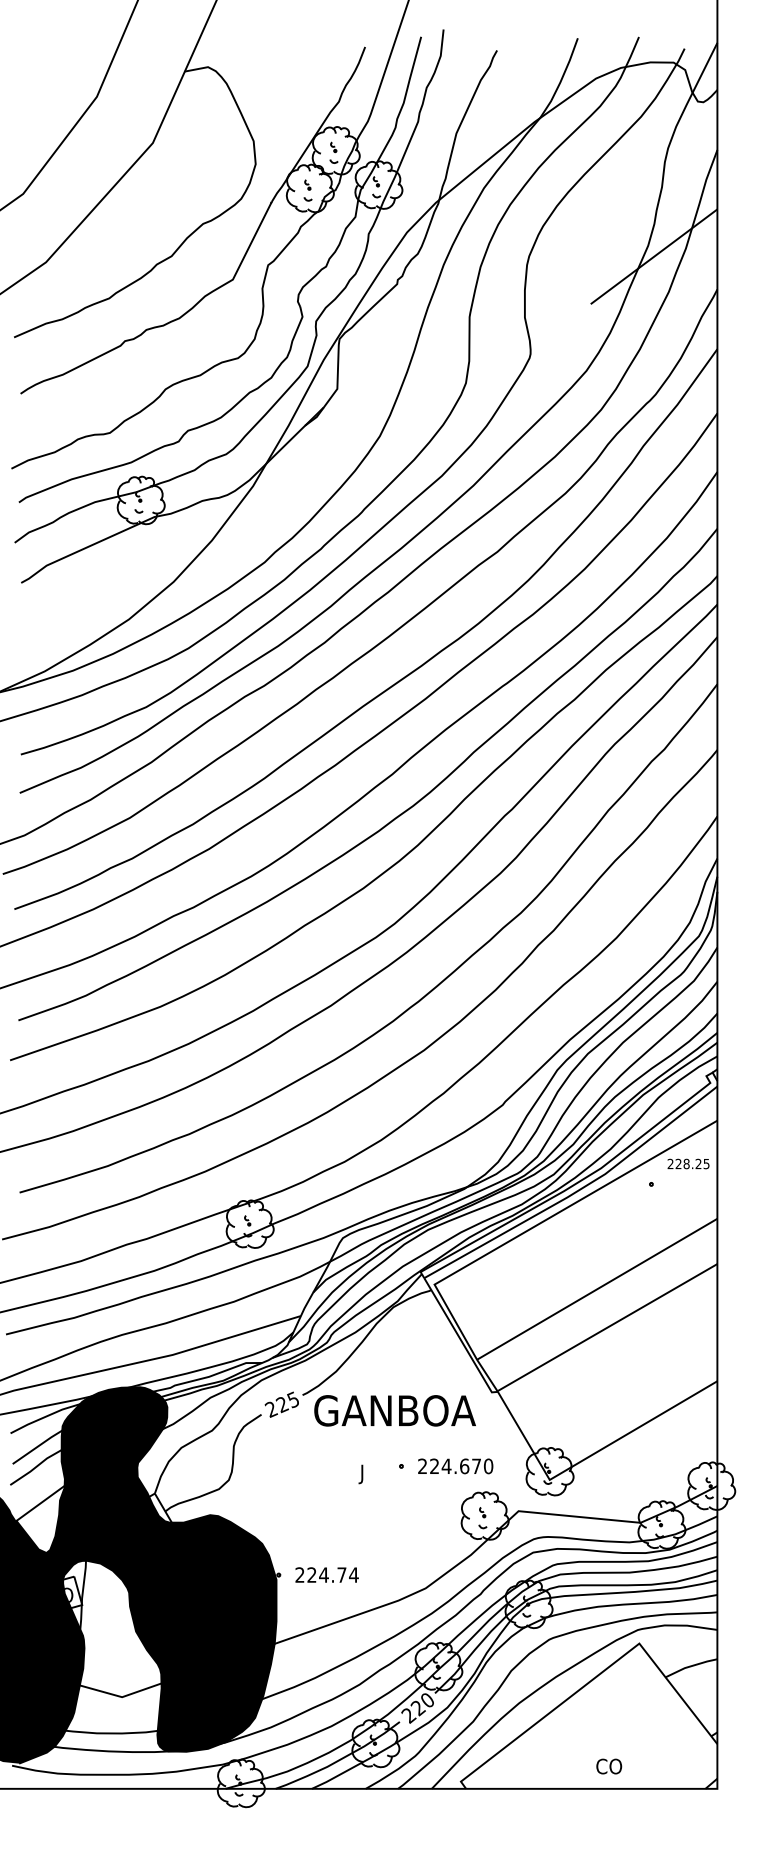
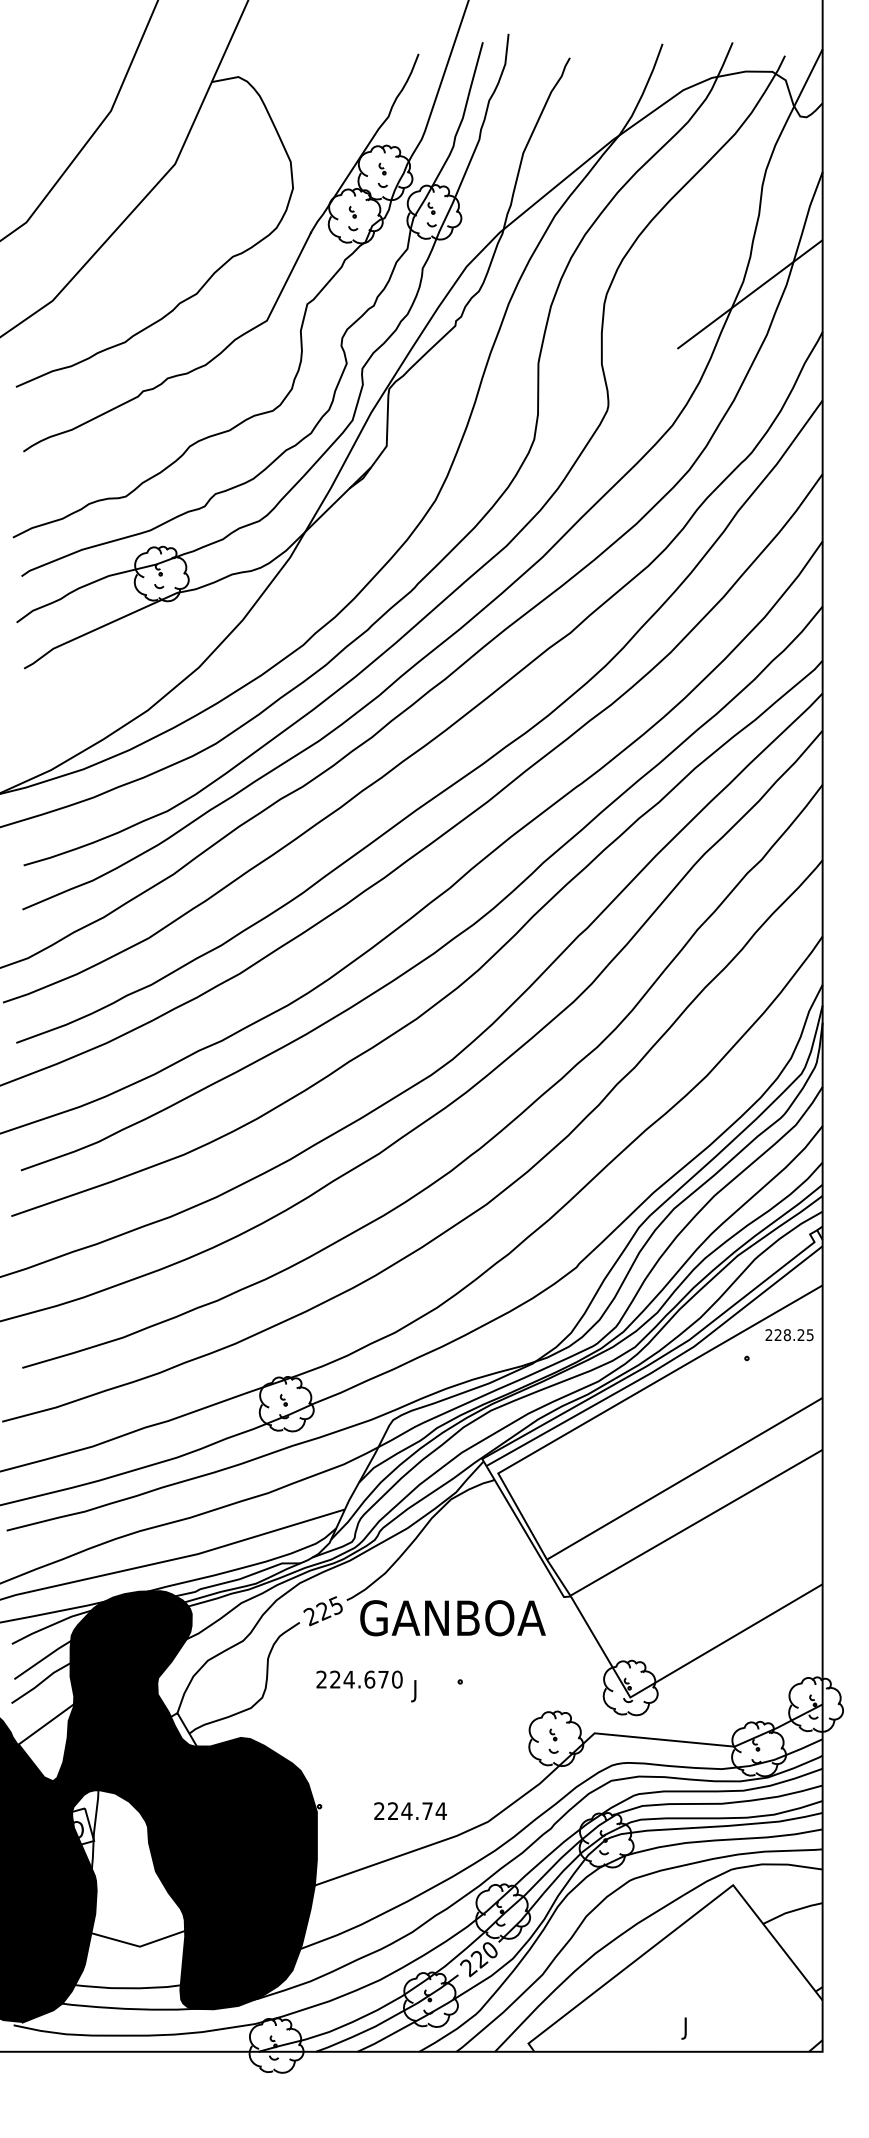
text: (455, 1466) -> (359, 1679), moved
text: (326, 1574) -> (409, 1810), moved
text: (608, 1768) -> (697, 2028), CO -> J

